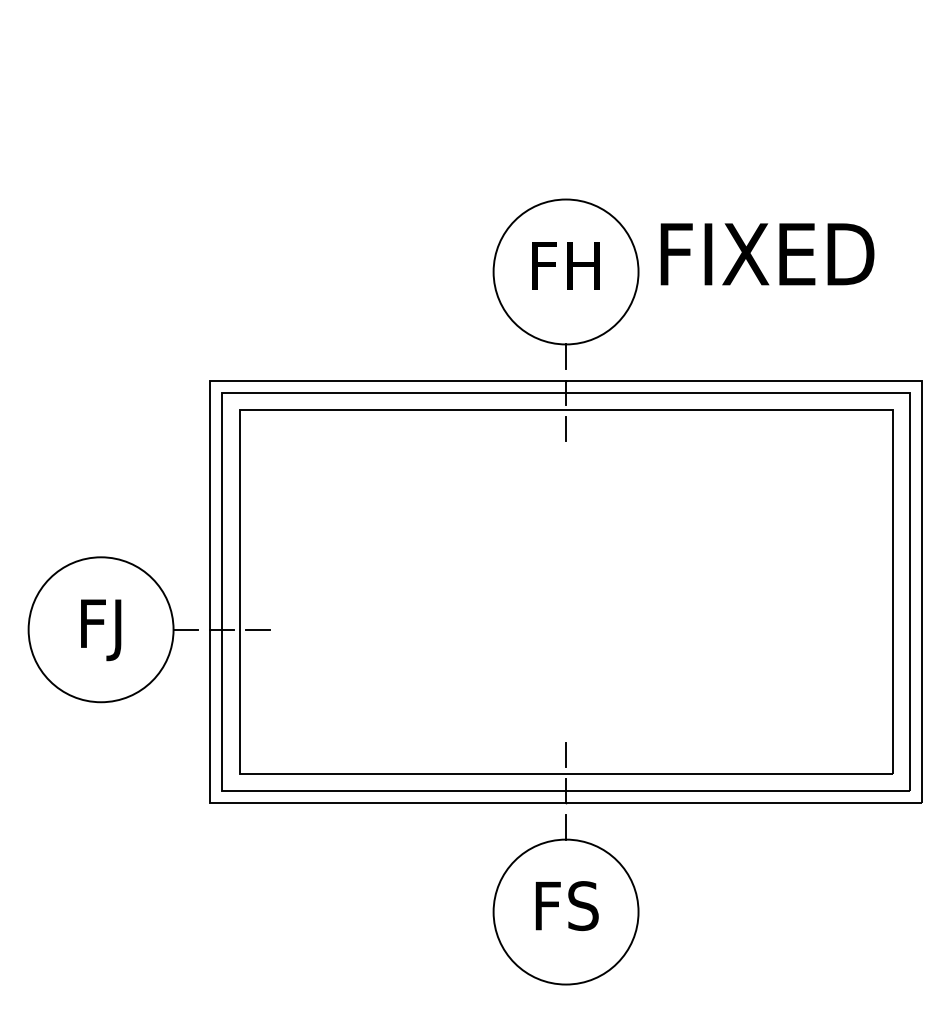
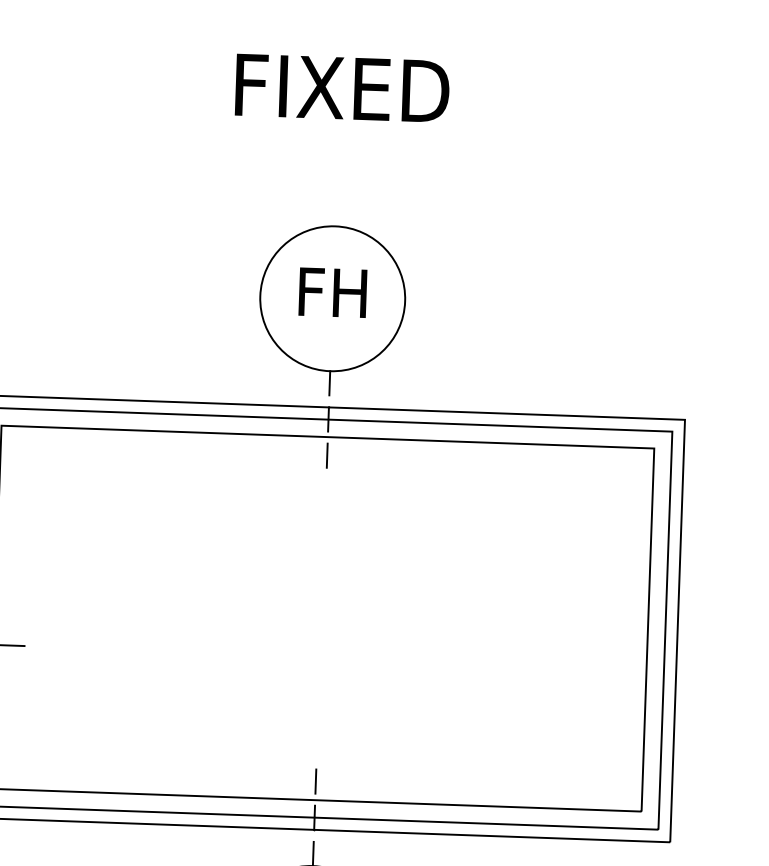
text: (767, 254) -> (342, 88), moved

